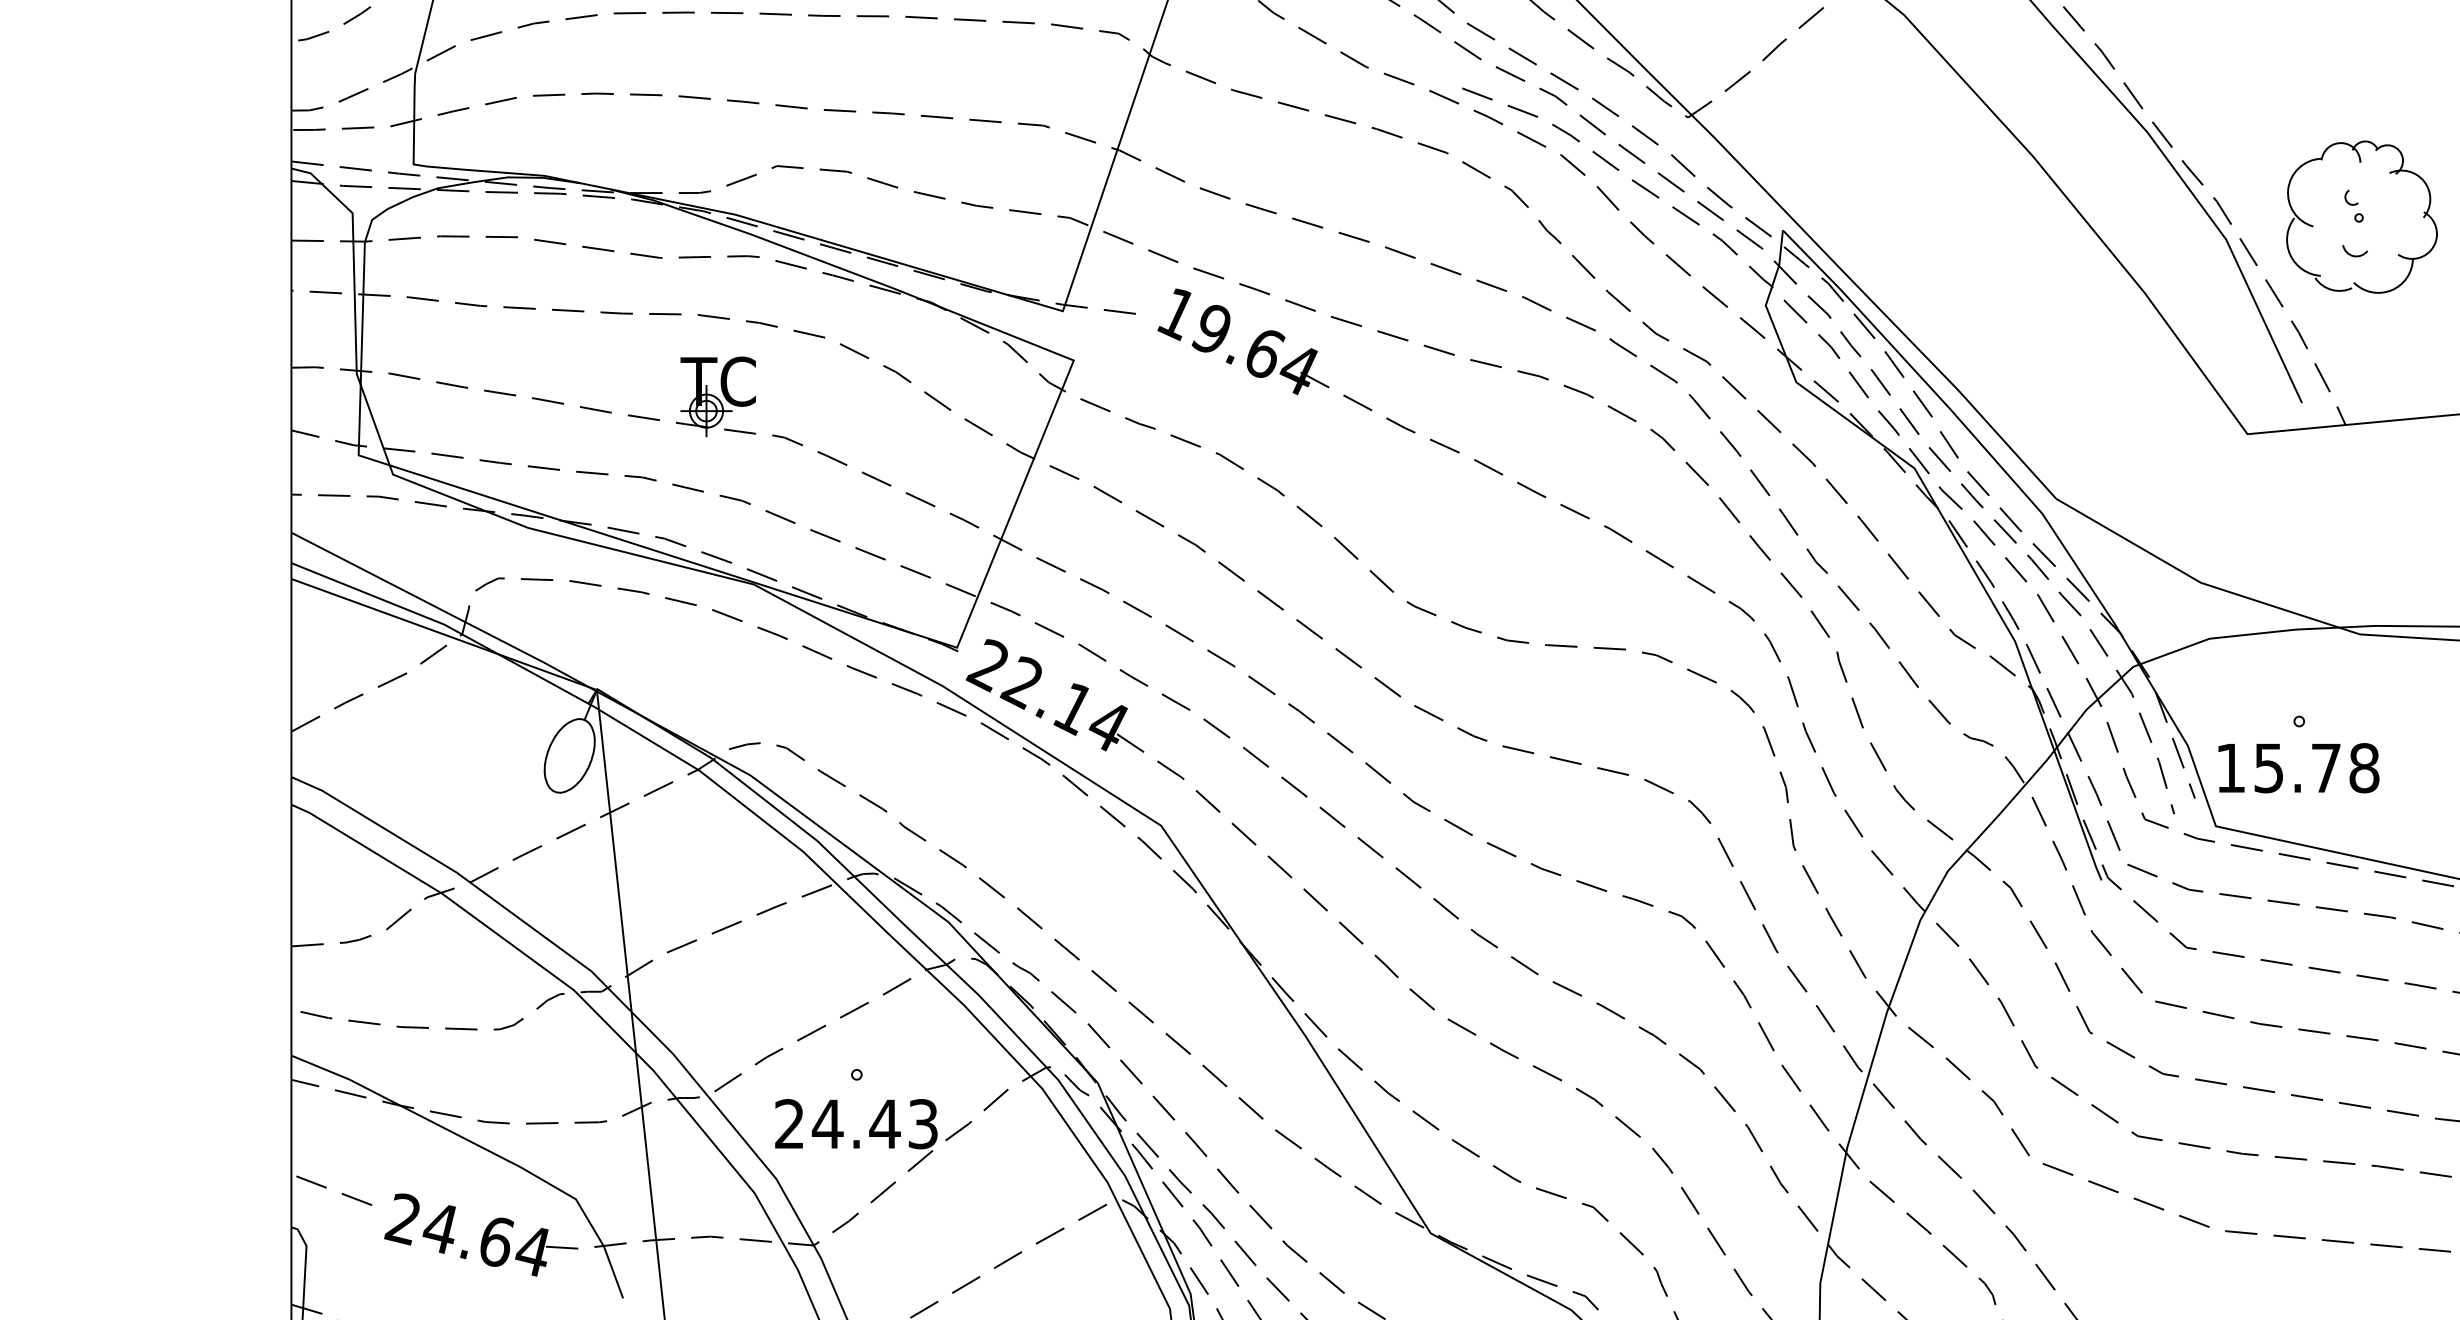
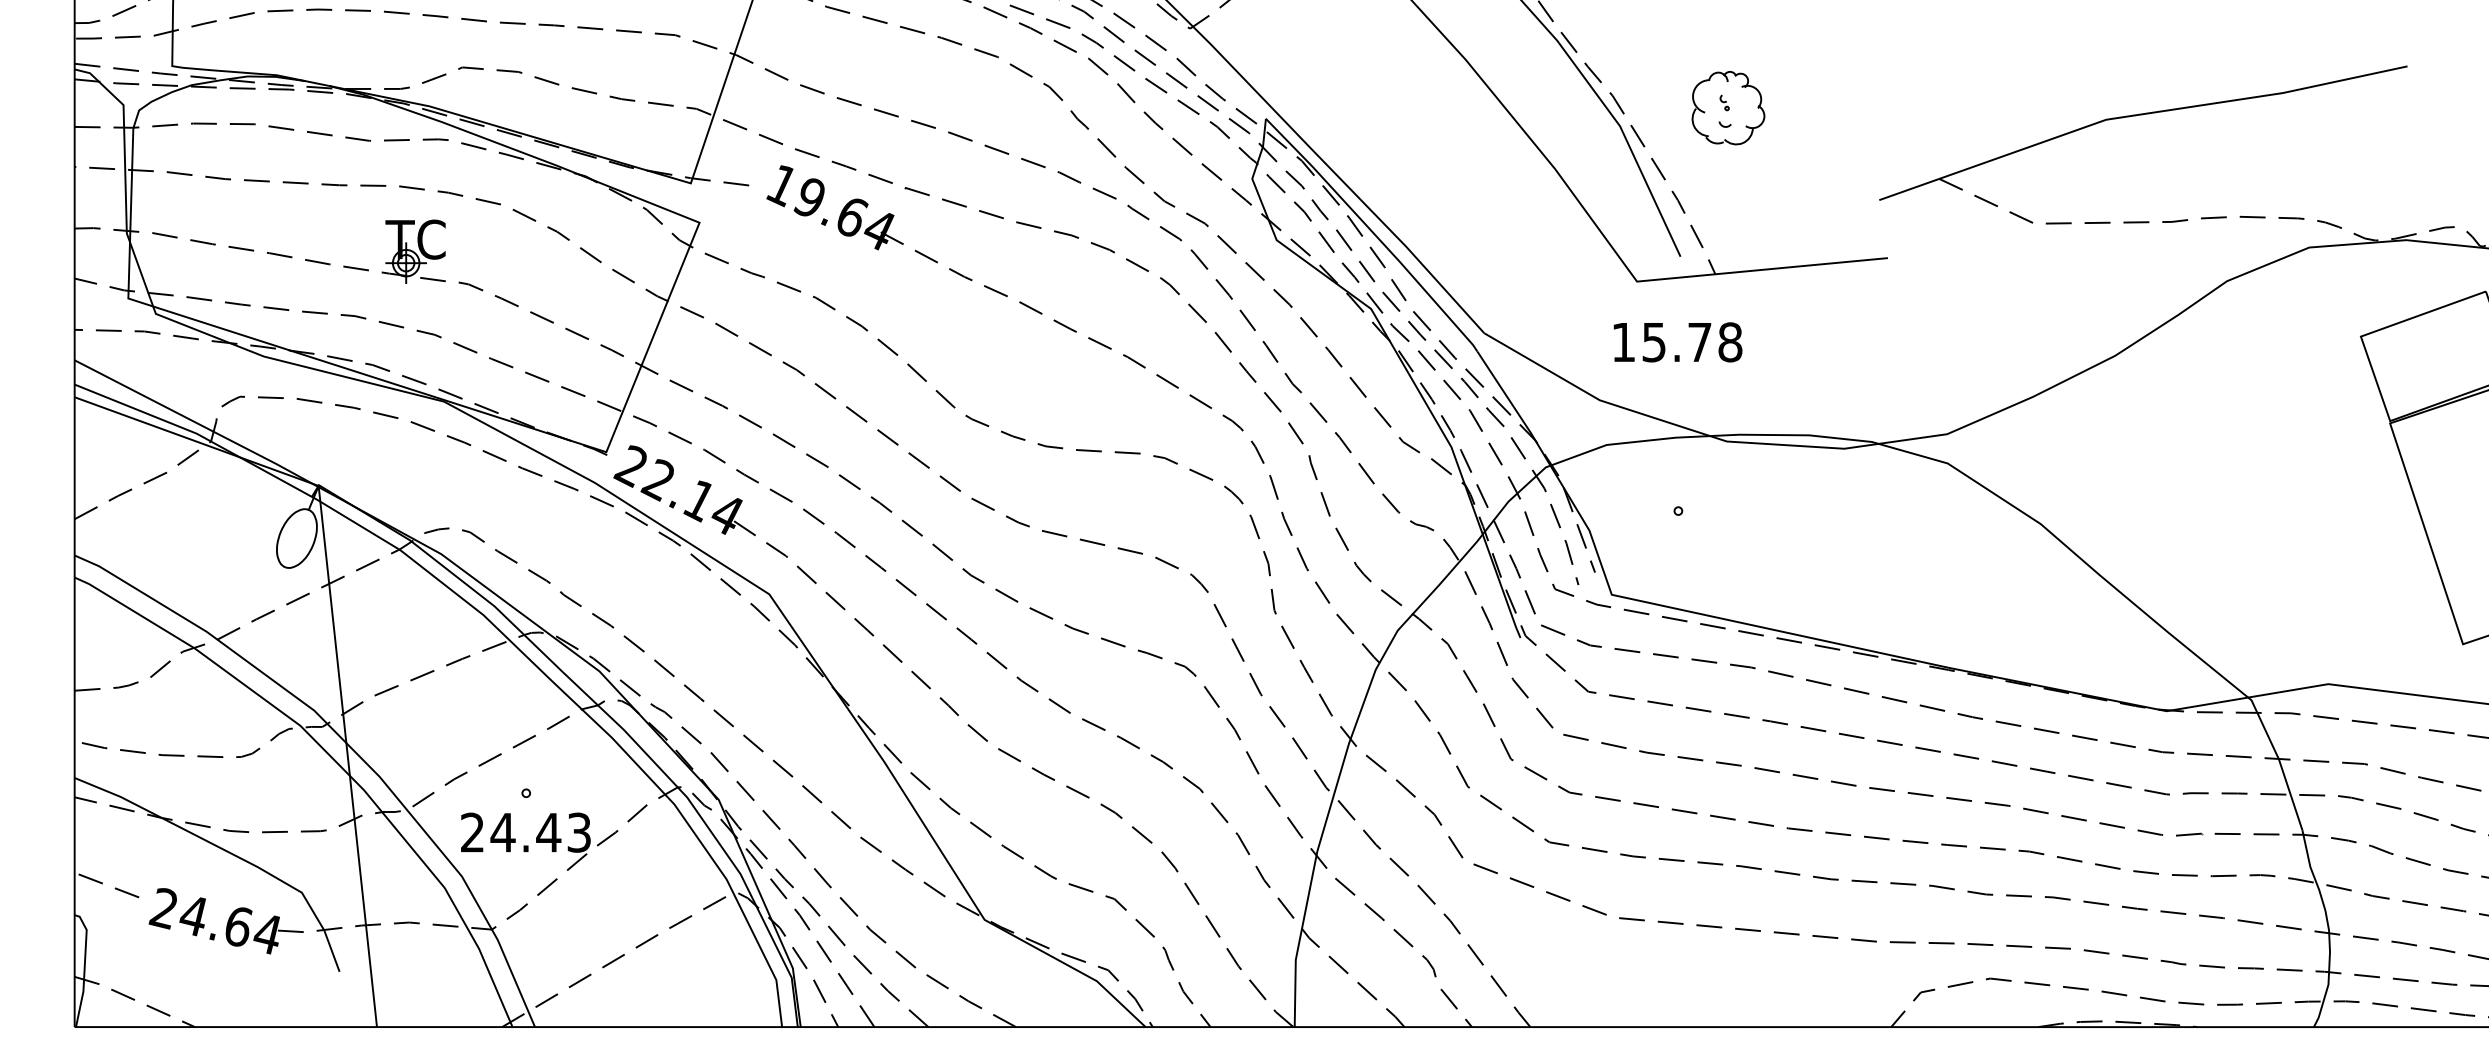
part: (2362, 216) -> (1728, 107), size x0.6
text: (2298, 768) -> (1677, 342), moved

